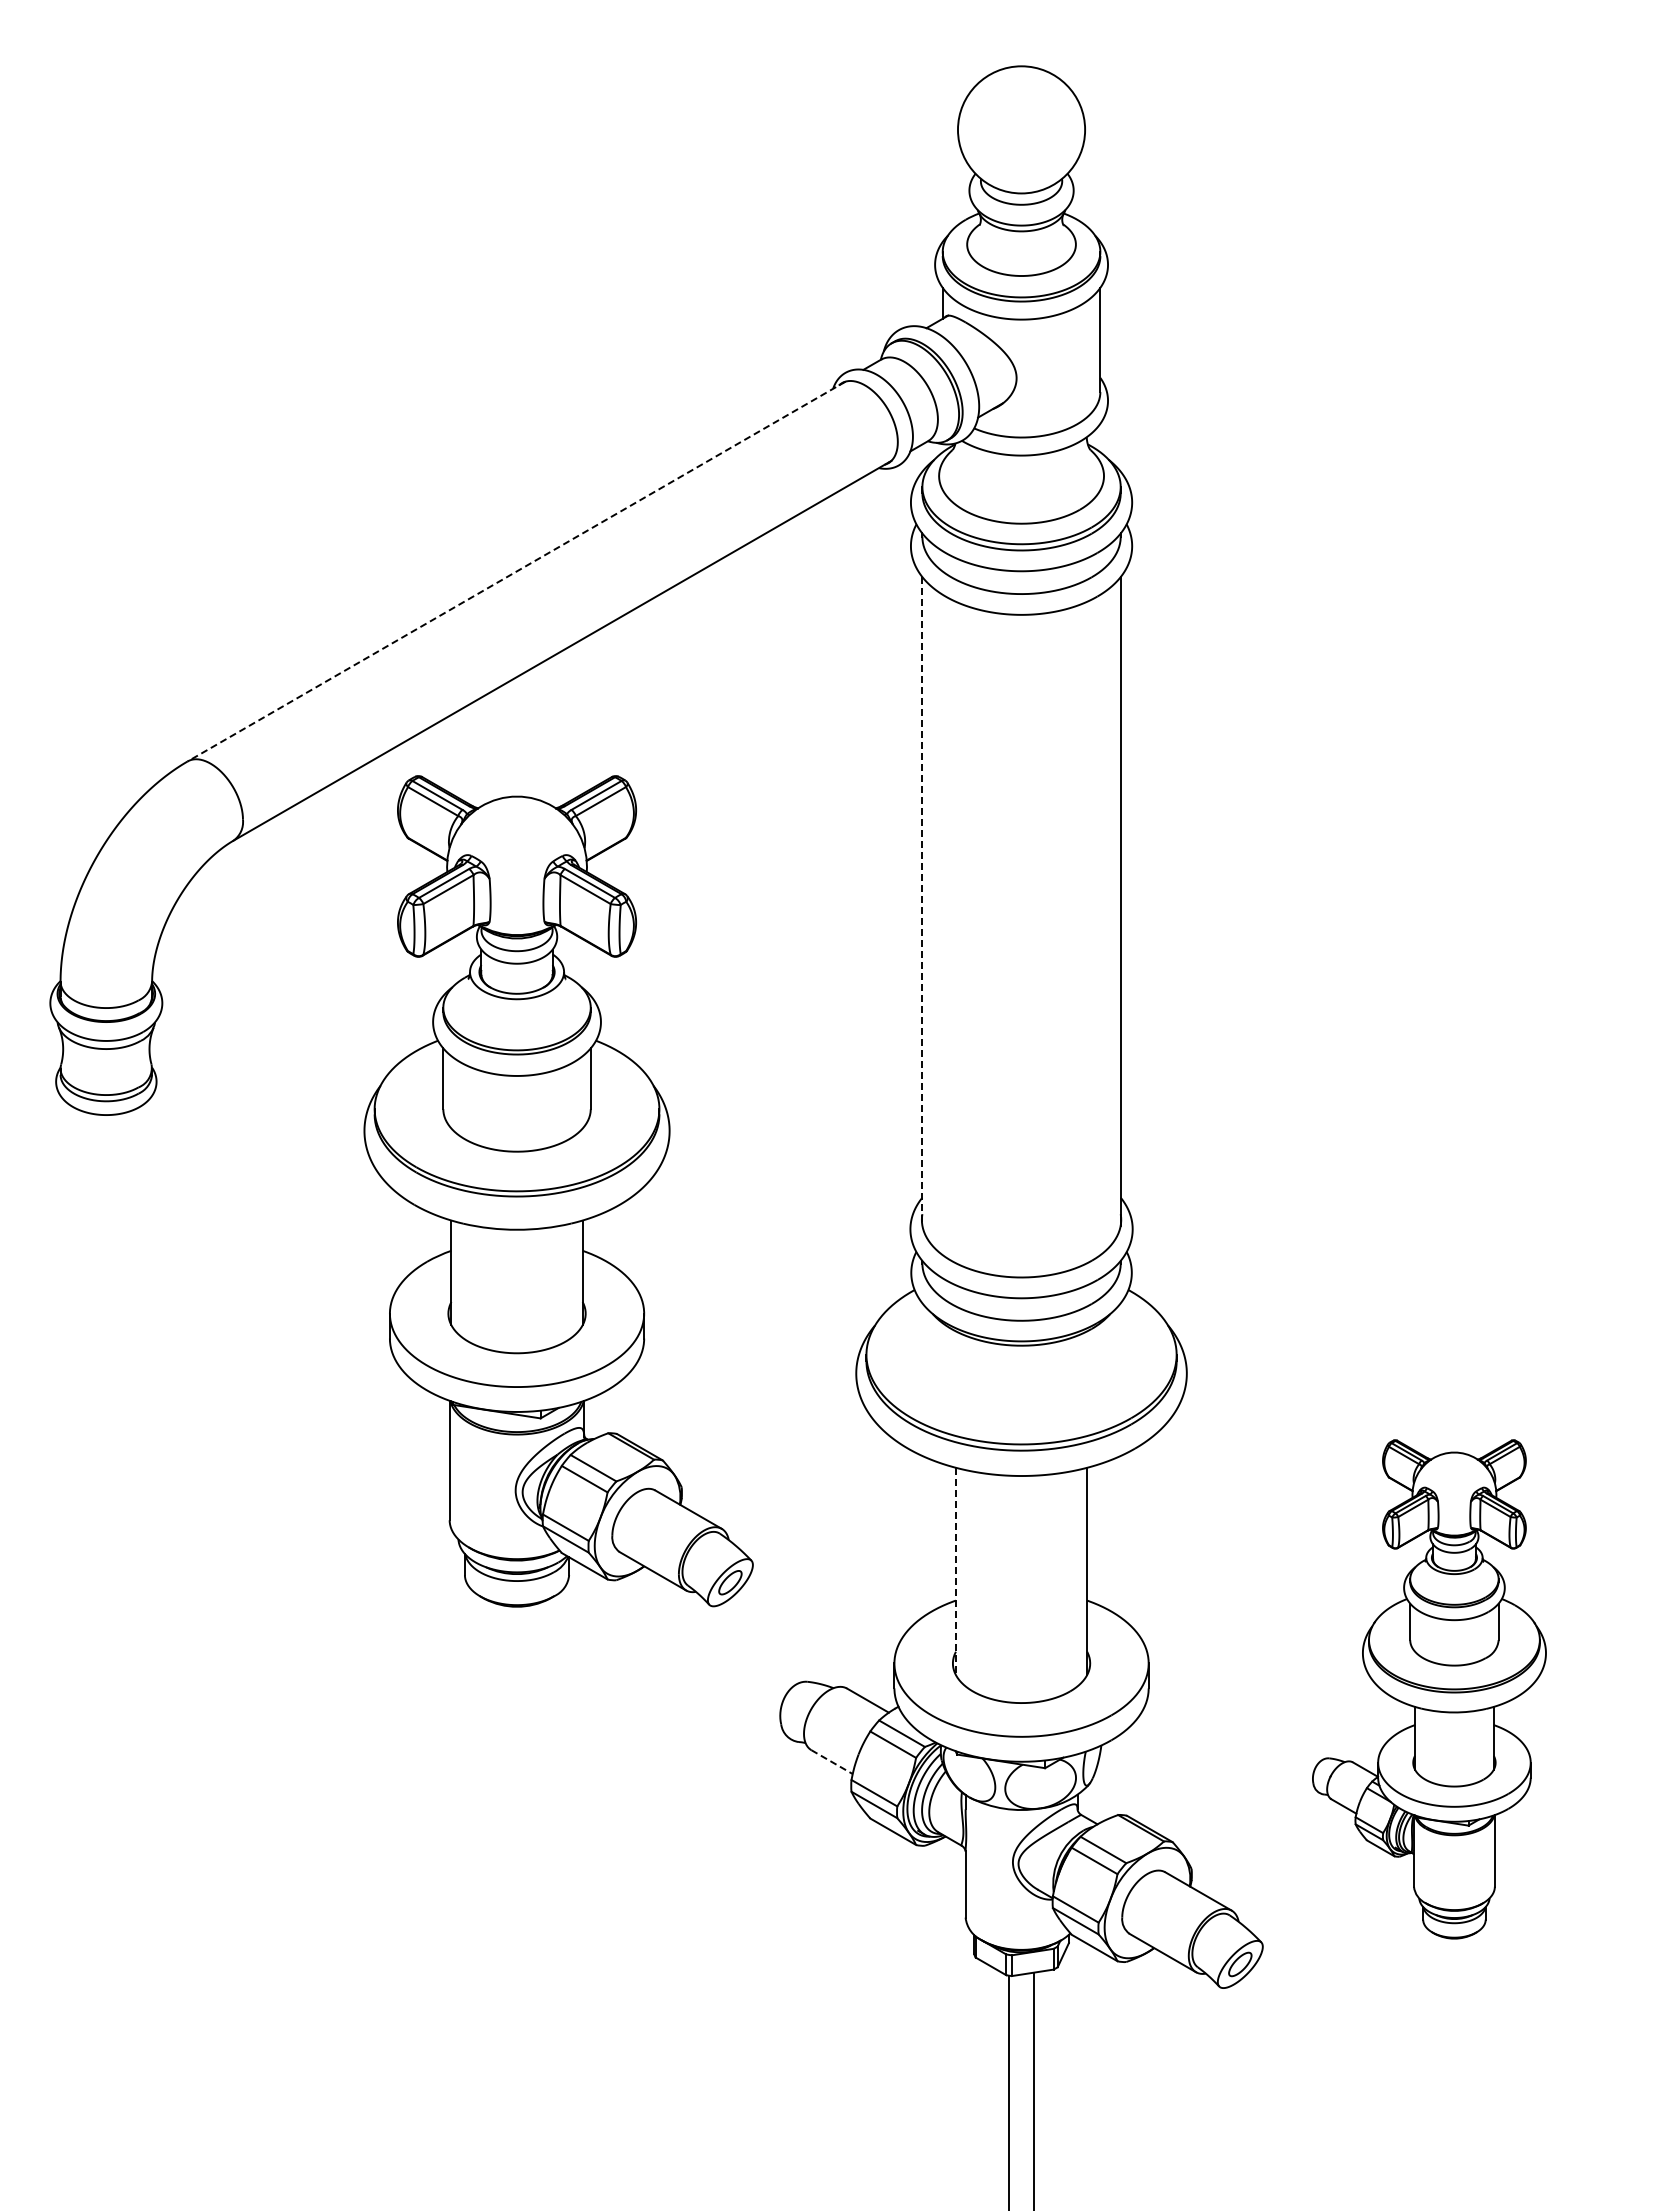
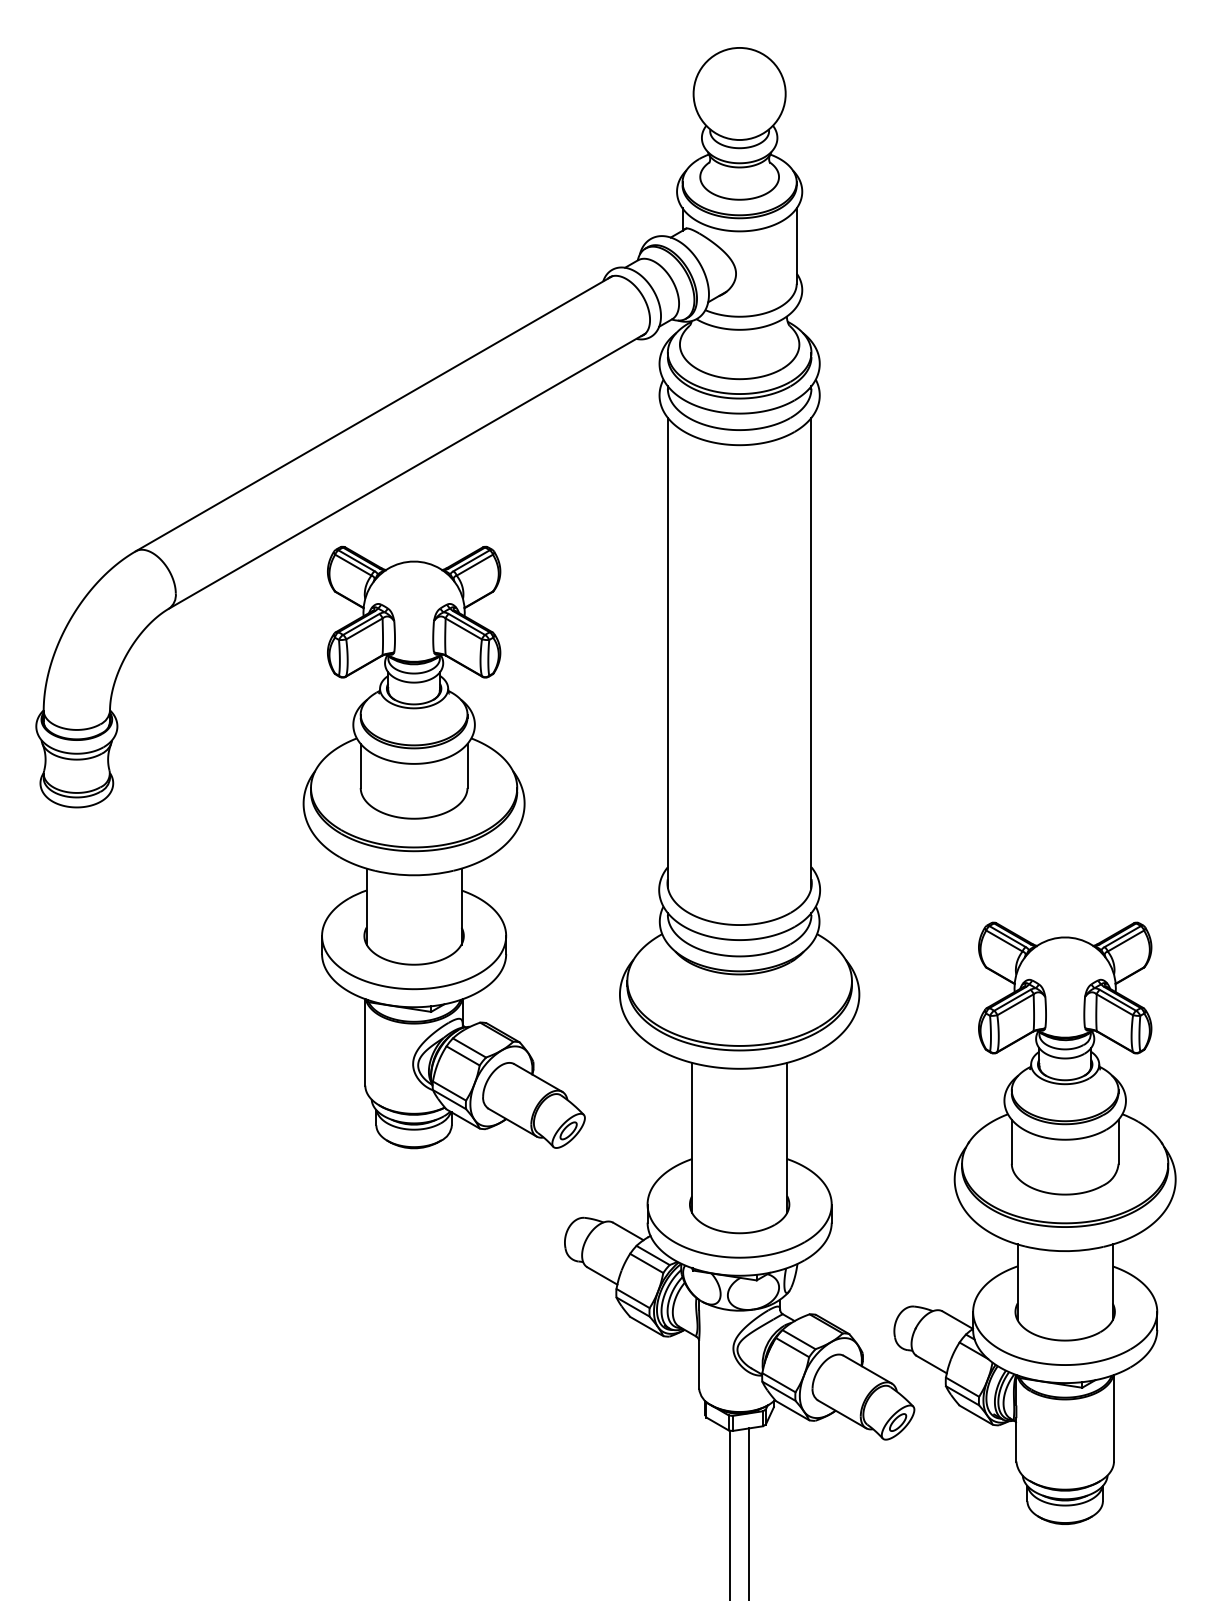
line: (516, 571) -> (373, 413), dashed -> solid
line: (922, 901) -> (667, 652), dashed -> solid
part: (558, 1191) -> (444, 847), moved
line: (955, 1571) -> (691, 1137), dashed -> solid
part: (1429, 1689) -> (1035, 1223), size x1.67
line: (832, 1762) -> (602, 1276), dashed -> solid

